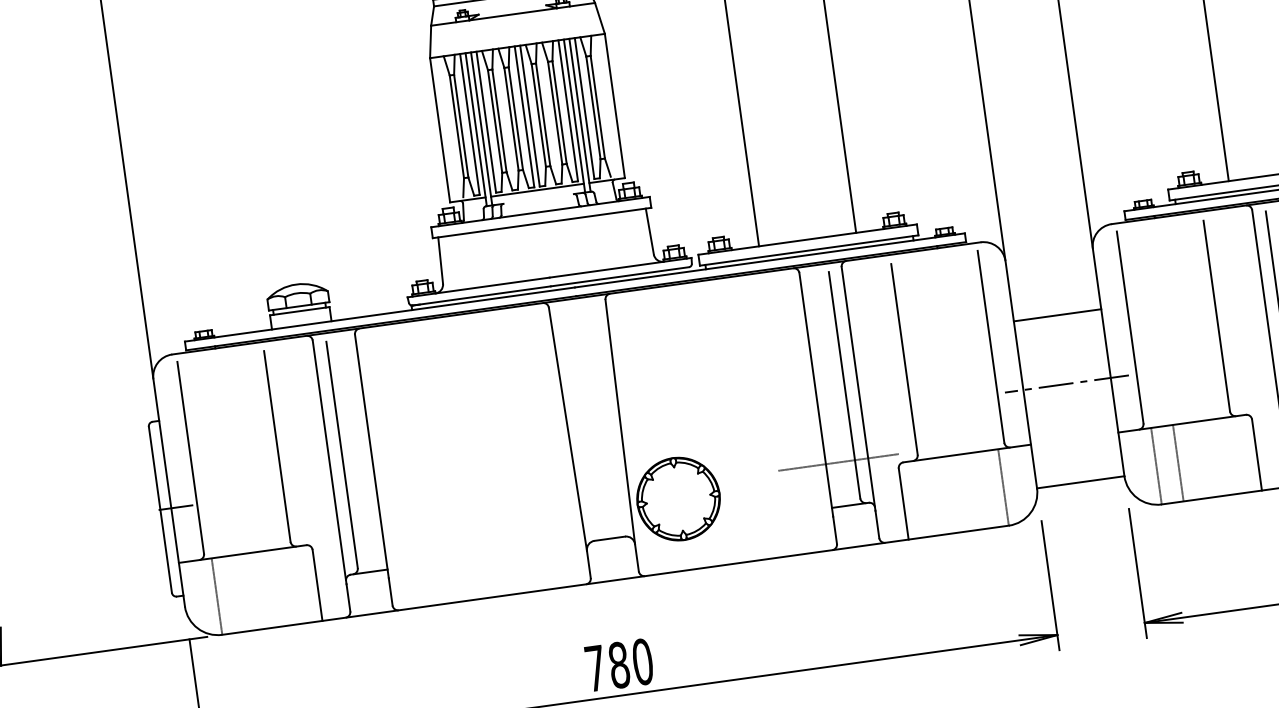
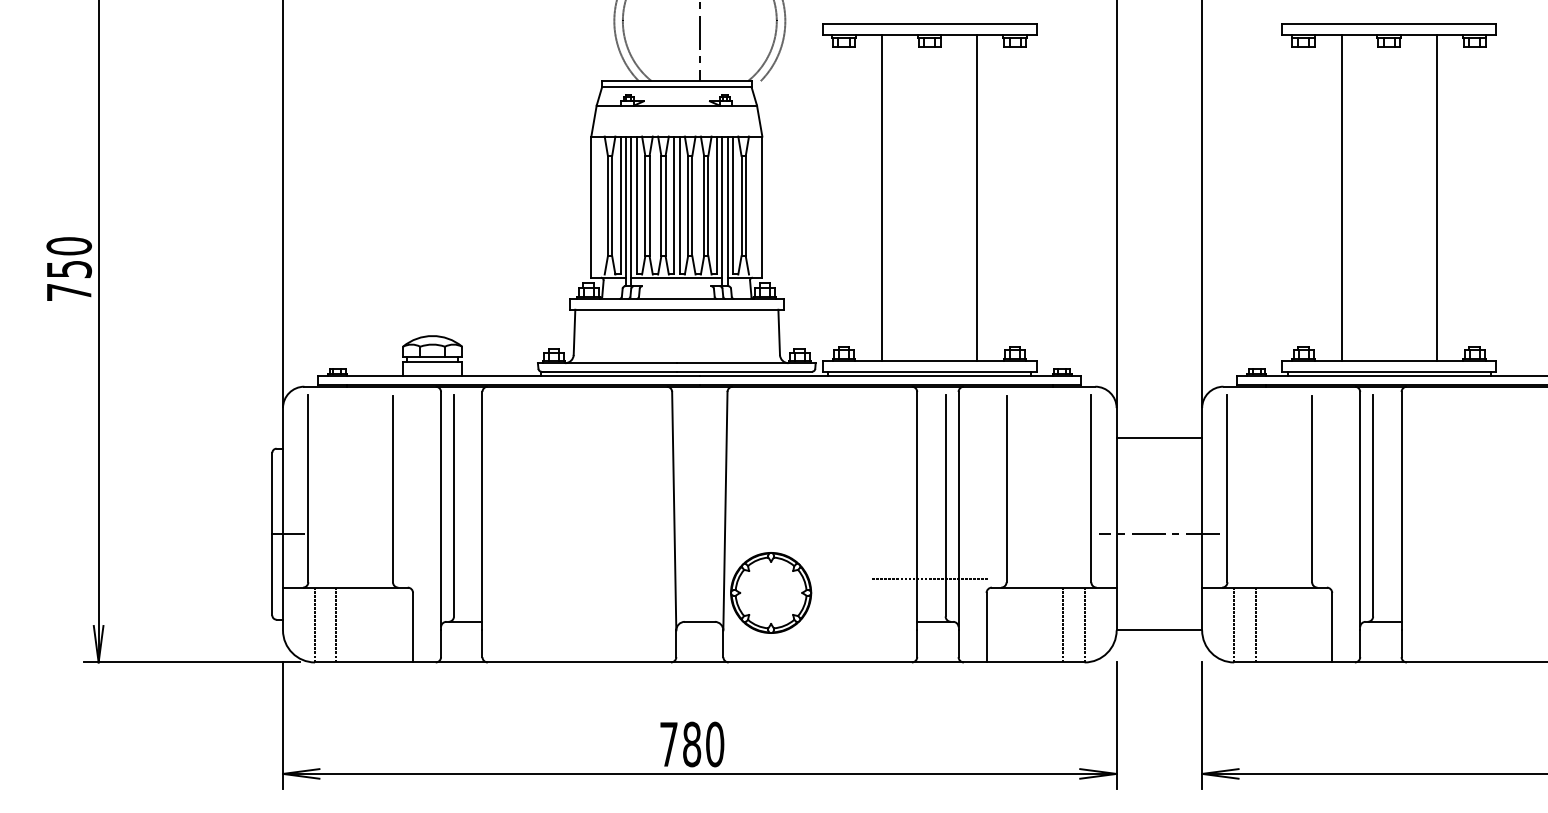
line: (1057, 315) -> (1159, 438), moved
line: (981, 489) -> (1063, 624), added
line: (238, 592) -> (336, 624), added

